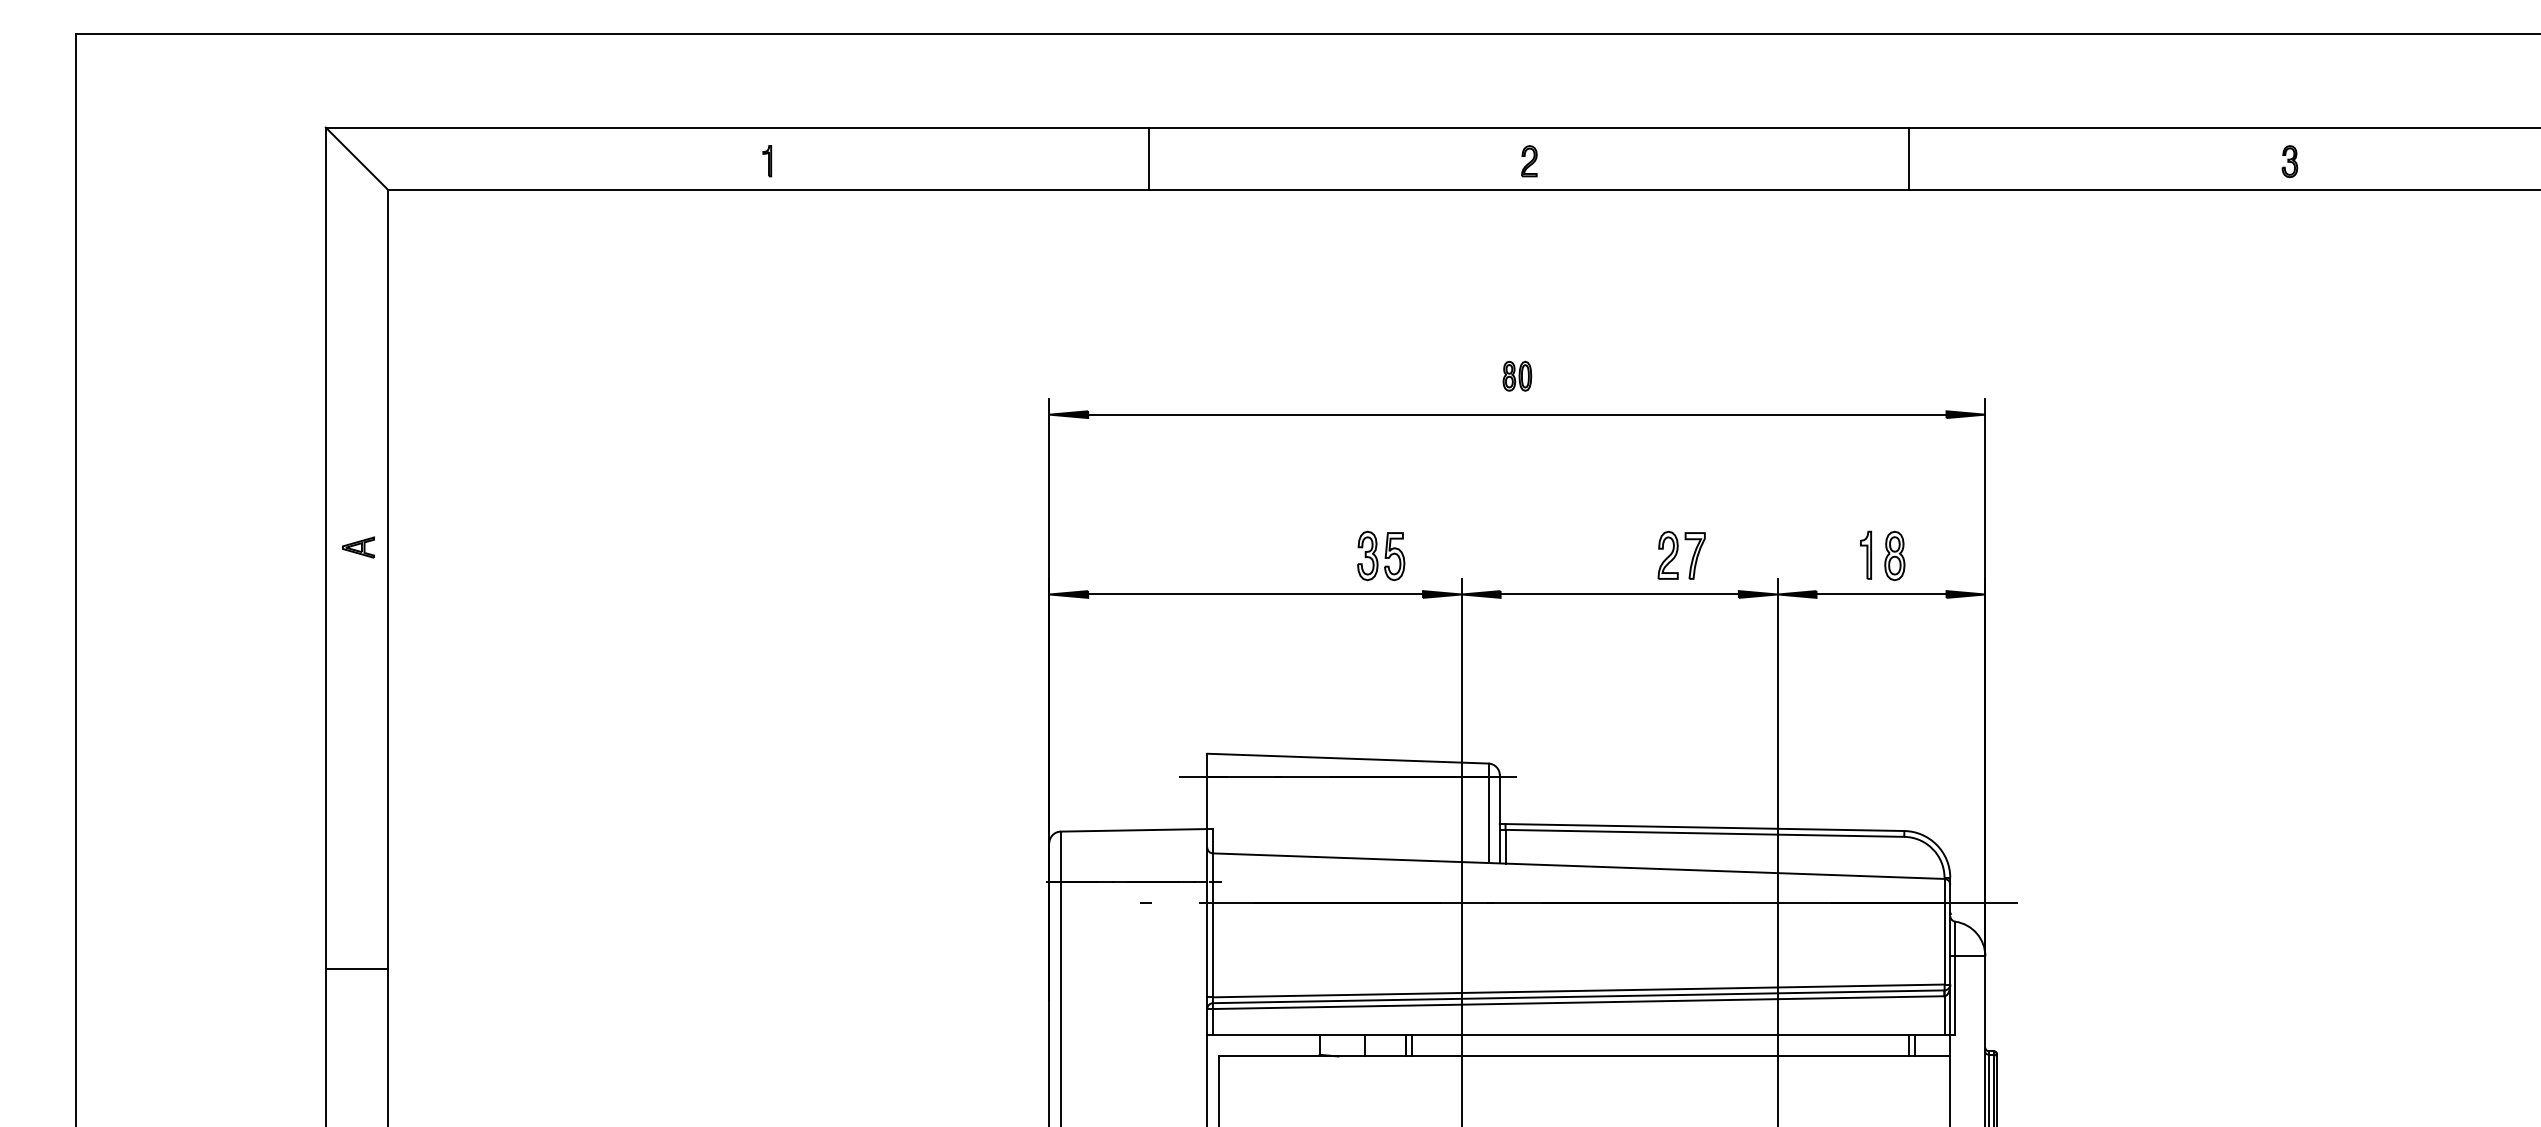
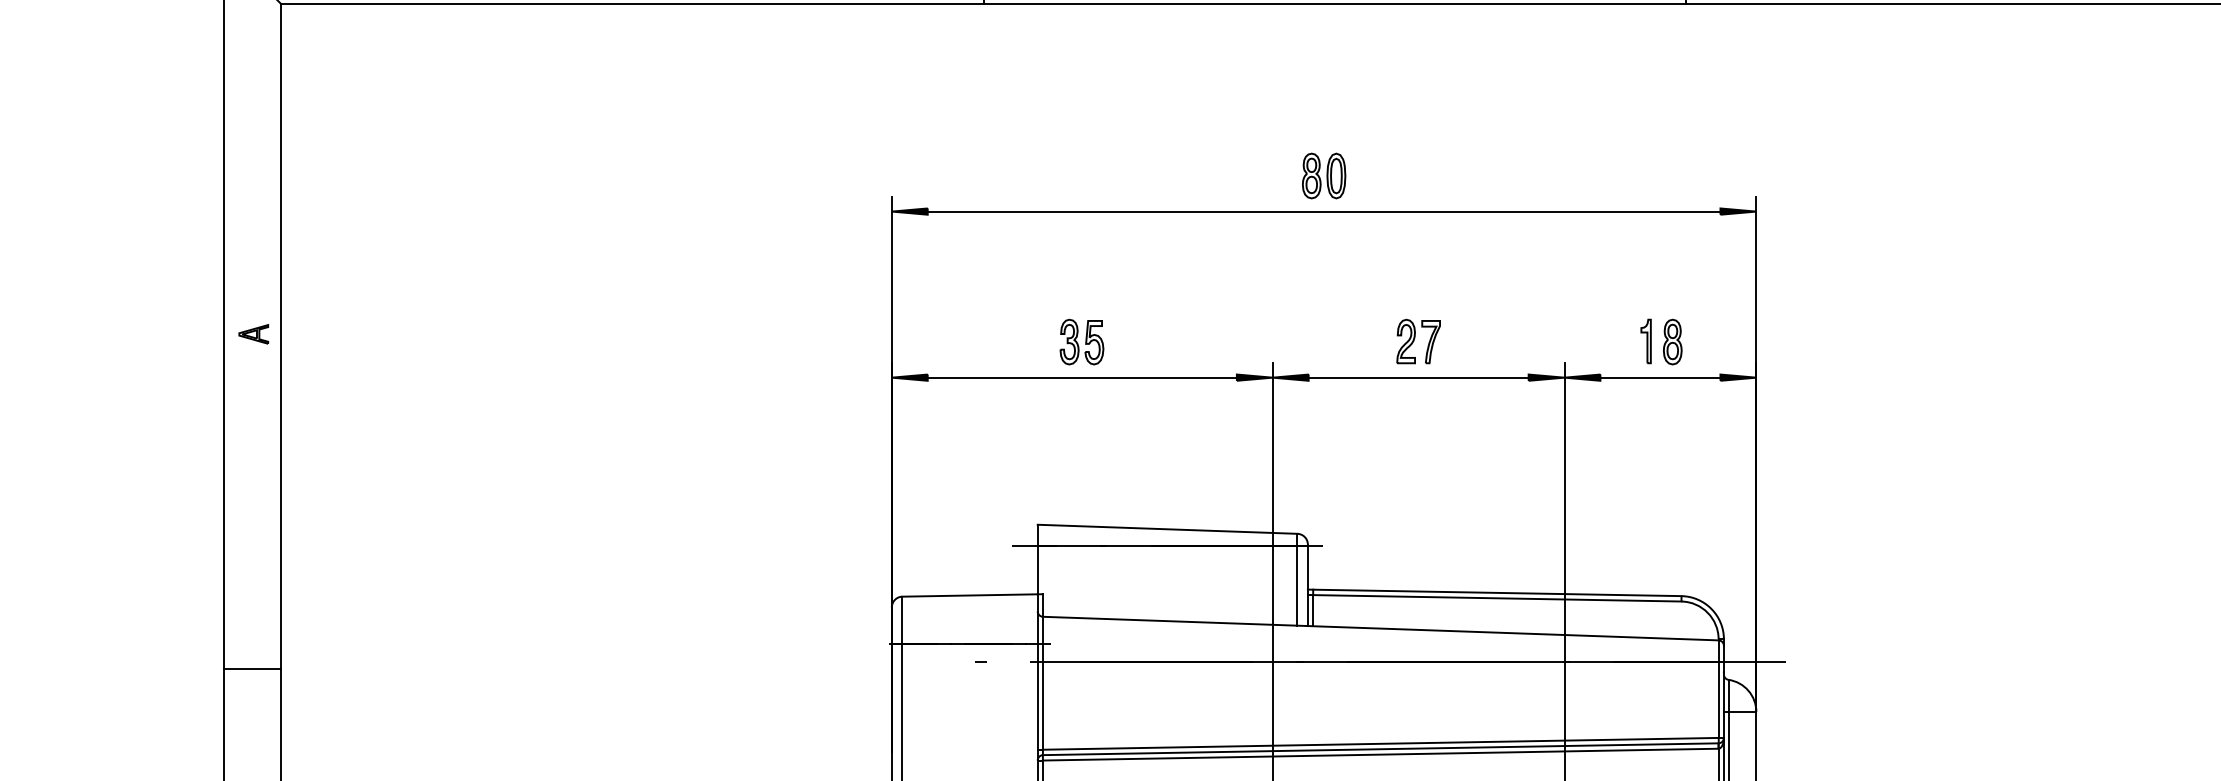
part: (1517, 376) -> (1324, 176), size x1.67
part: (1681, 554) -> (1418, 340), moved
part: (1381, 555) -> (1082, 341), moved
line: (356, 969) -> (251, 669), moved

